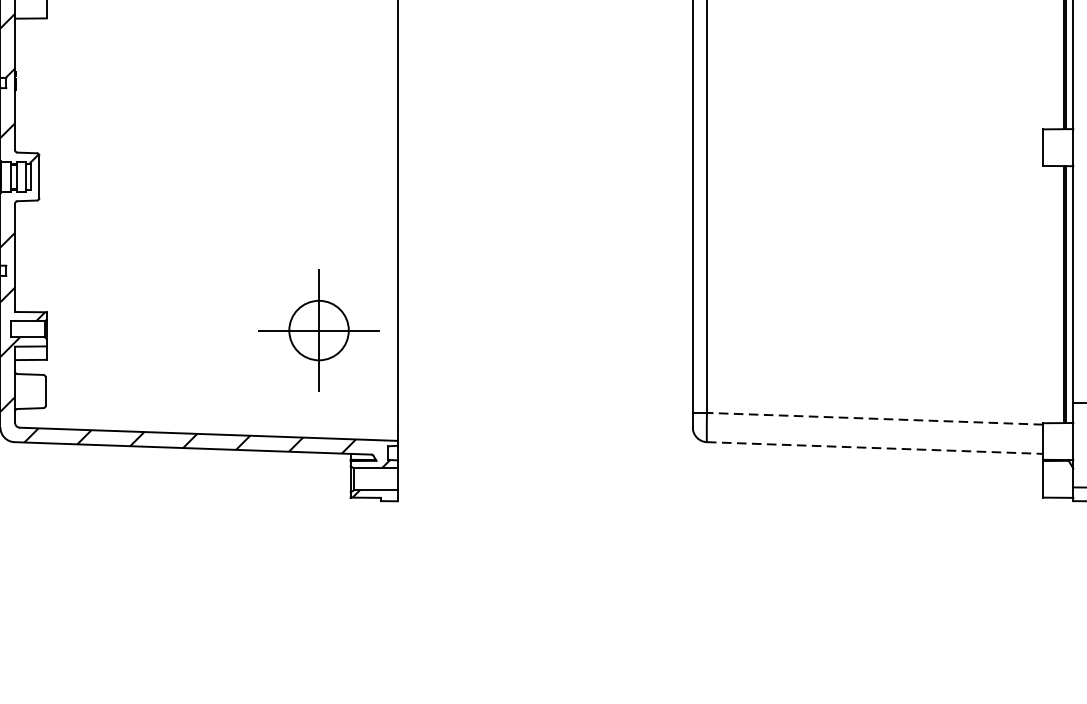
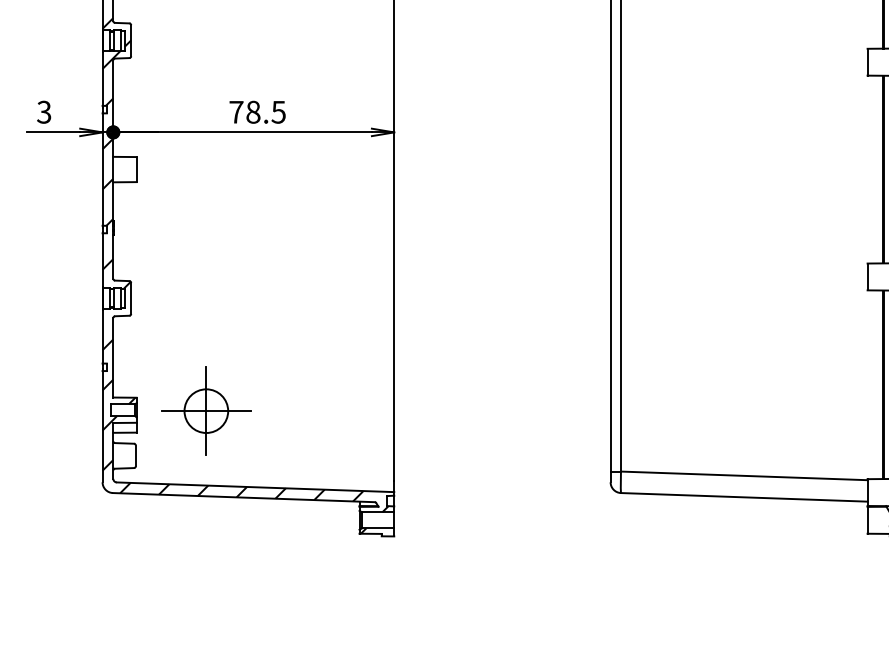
part: (319, 329) -> (206, 410), moved
line: (873, 418) -> (743, 475), dashed -> solid
line: (875, 448) -> (744, 497), dashed -> solid

